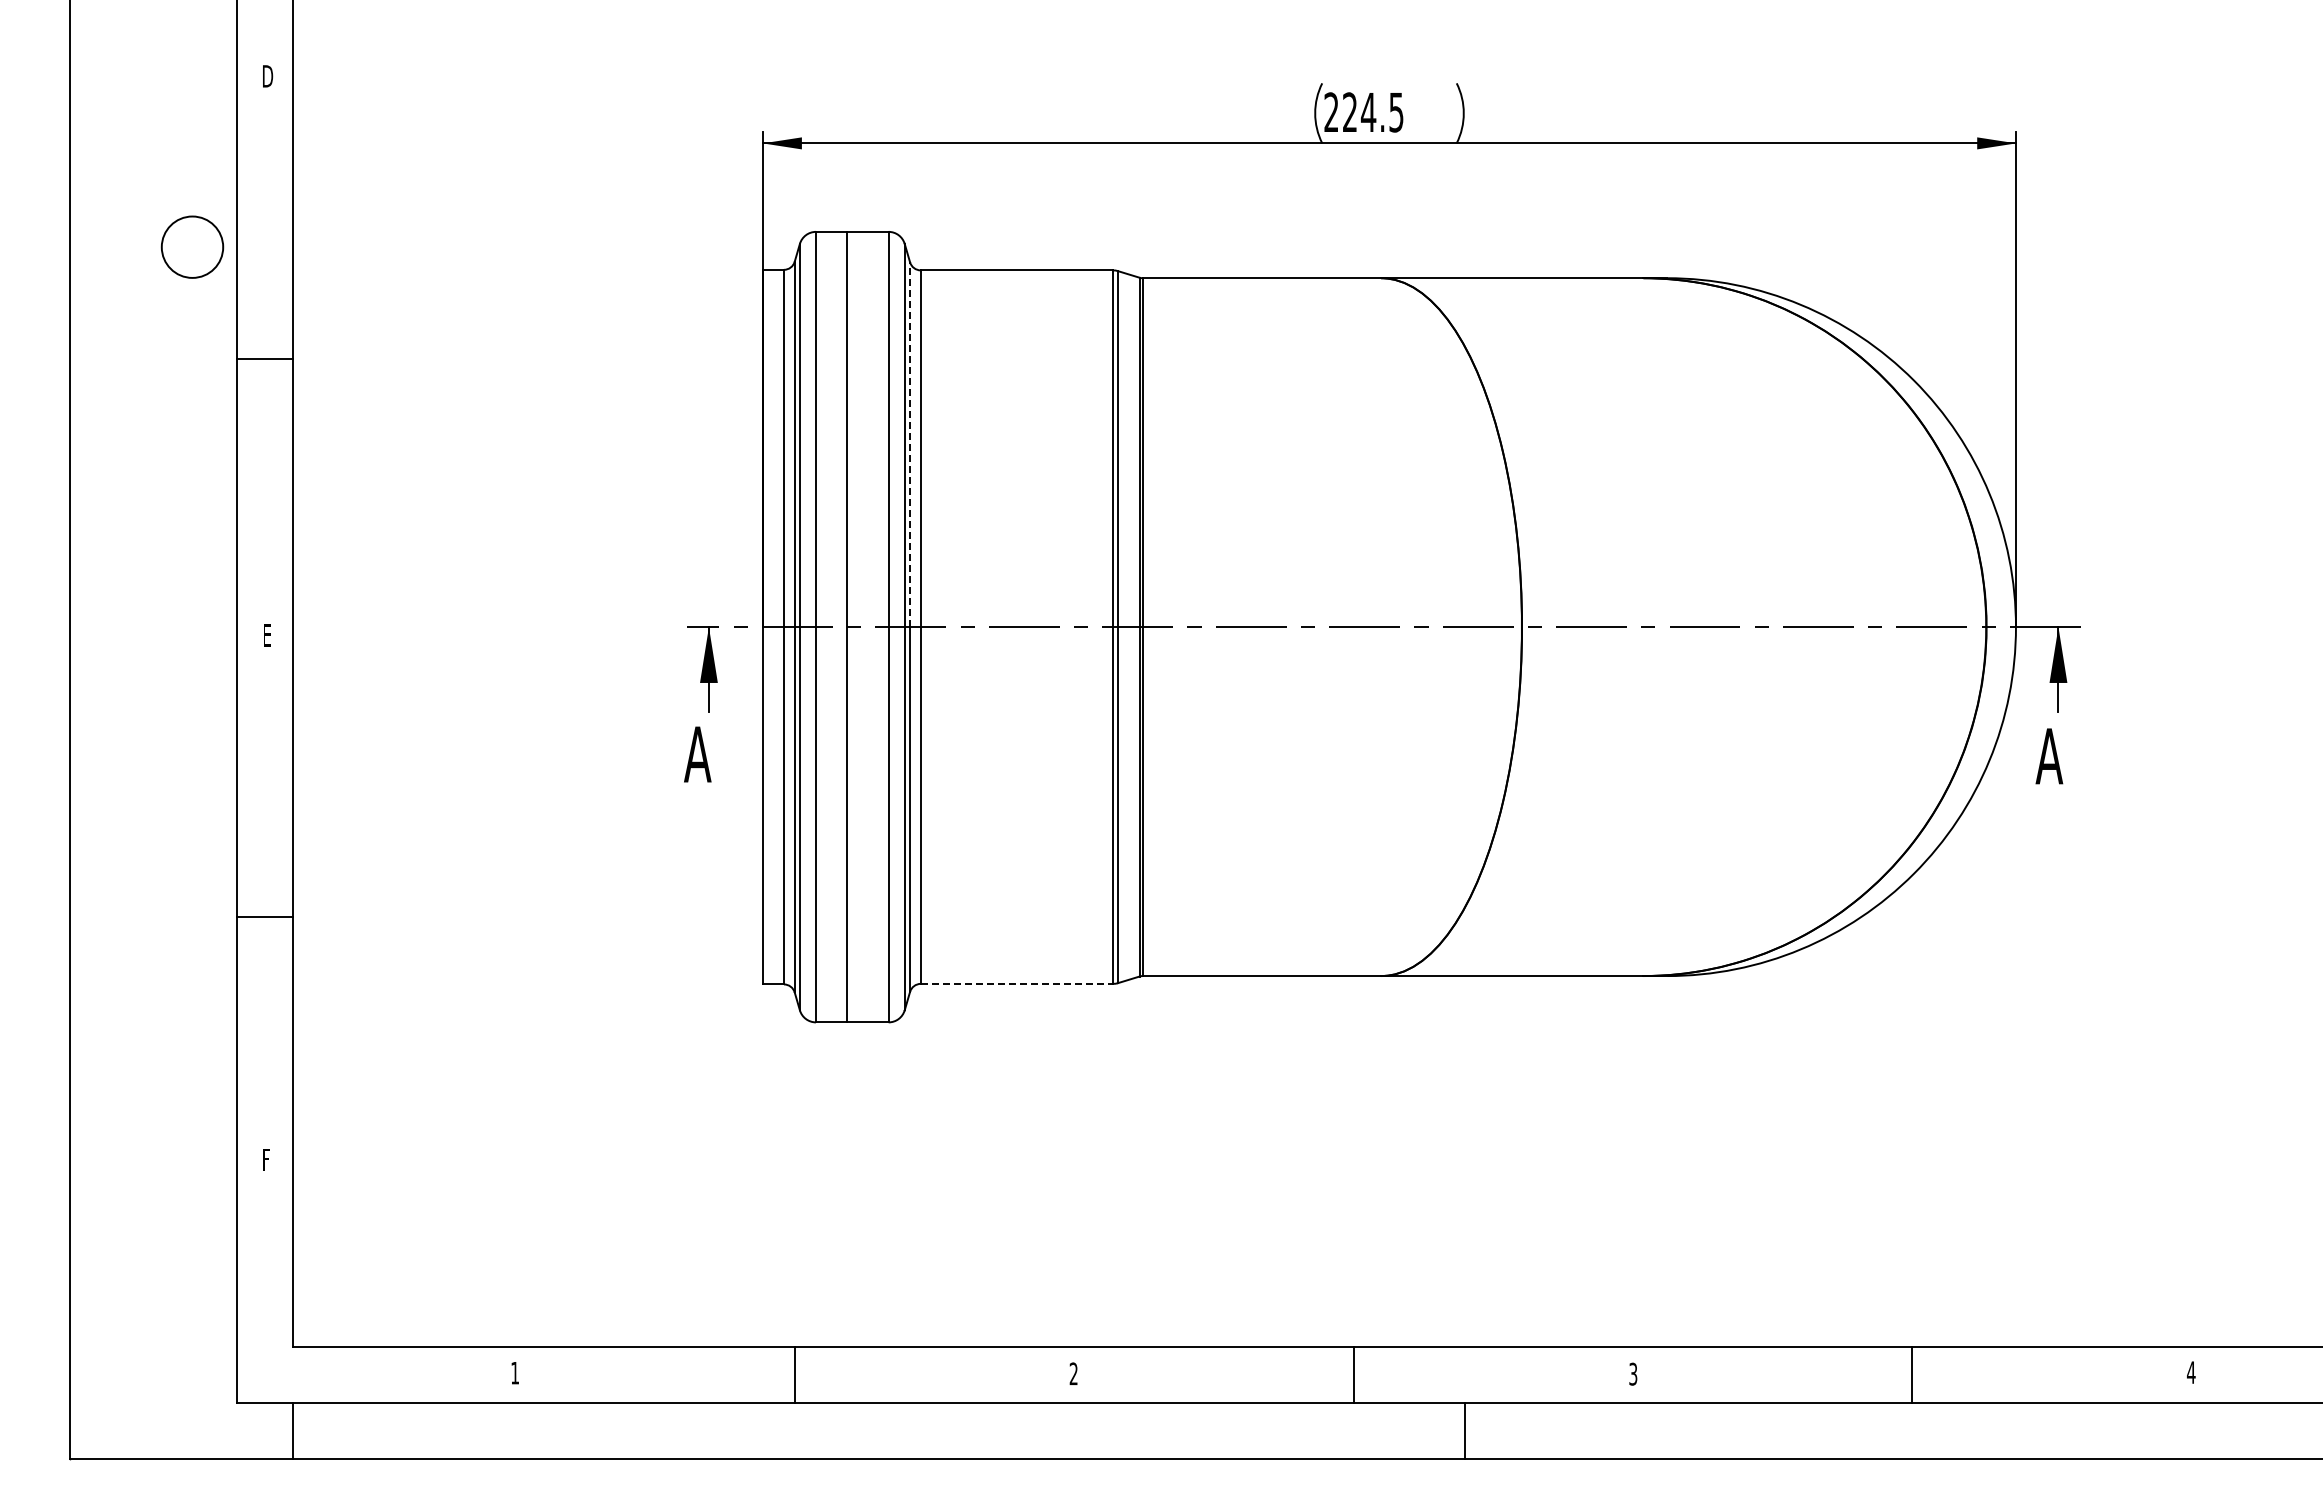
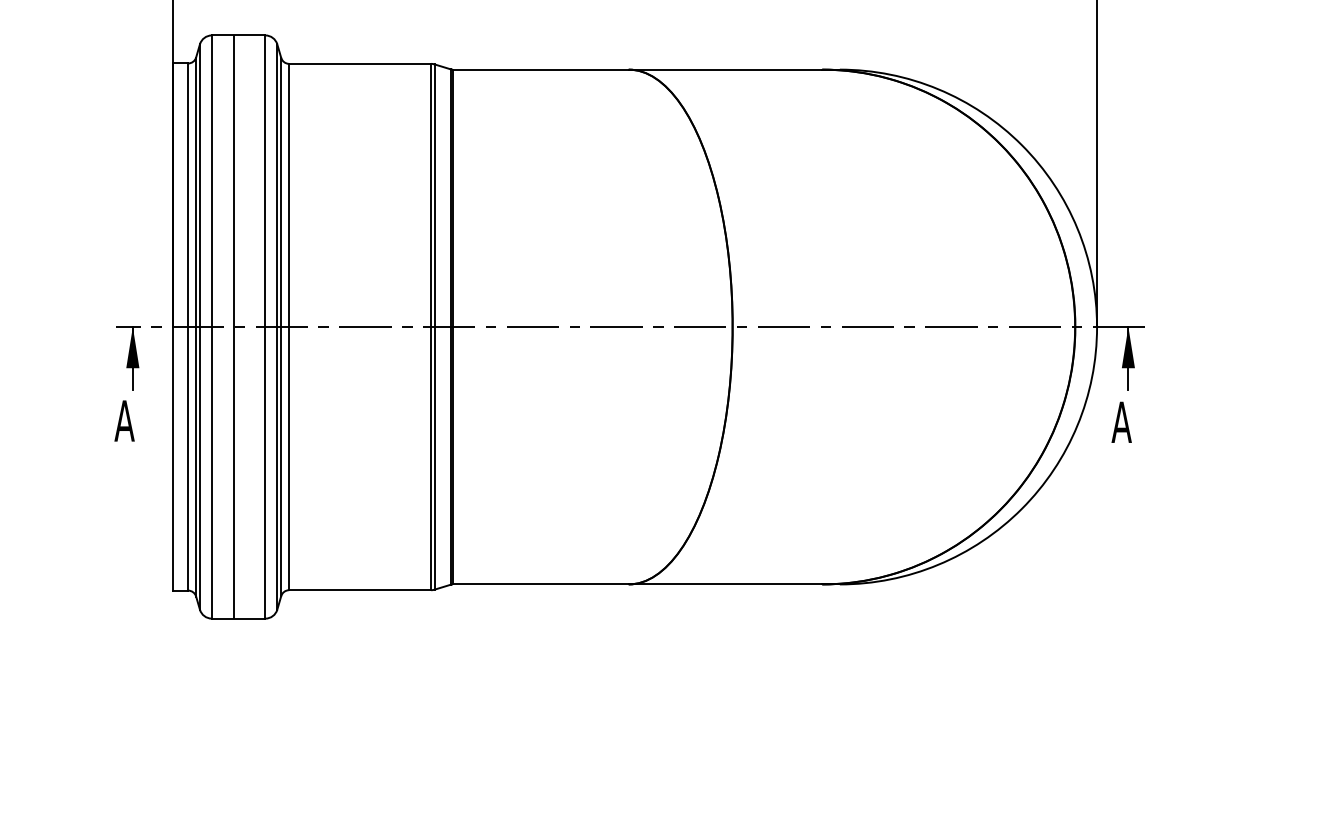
line: (910, 444) -> (281, 192), dashed -> solid
line: (1017, 983) -> (360, 589), dashed -> solid

